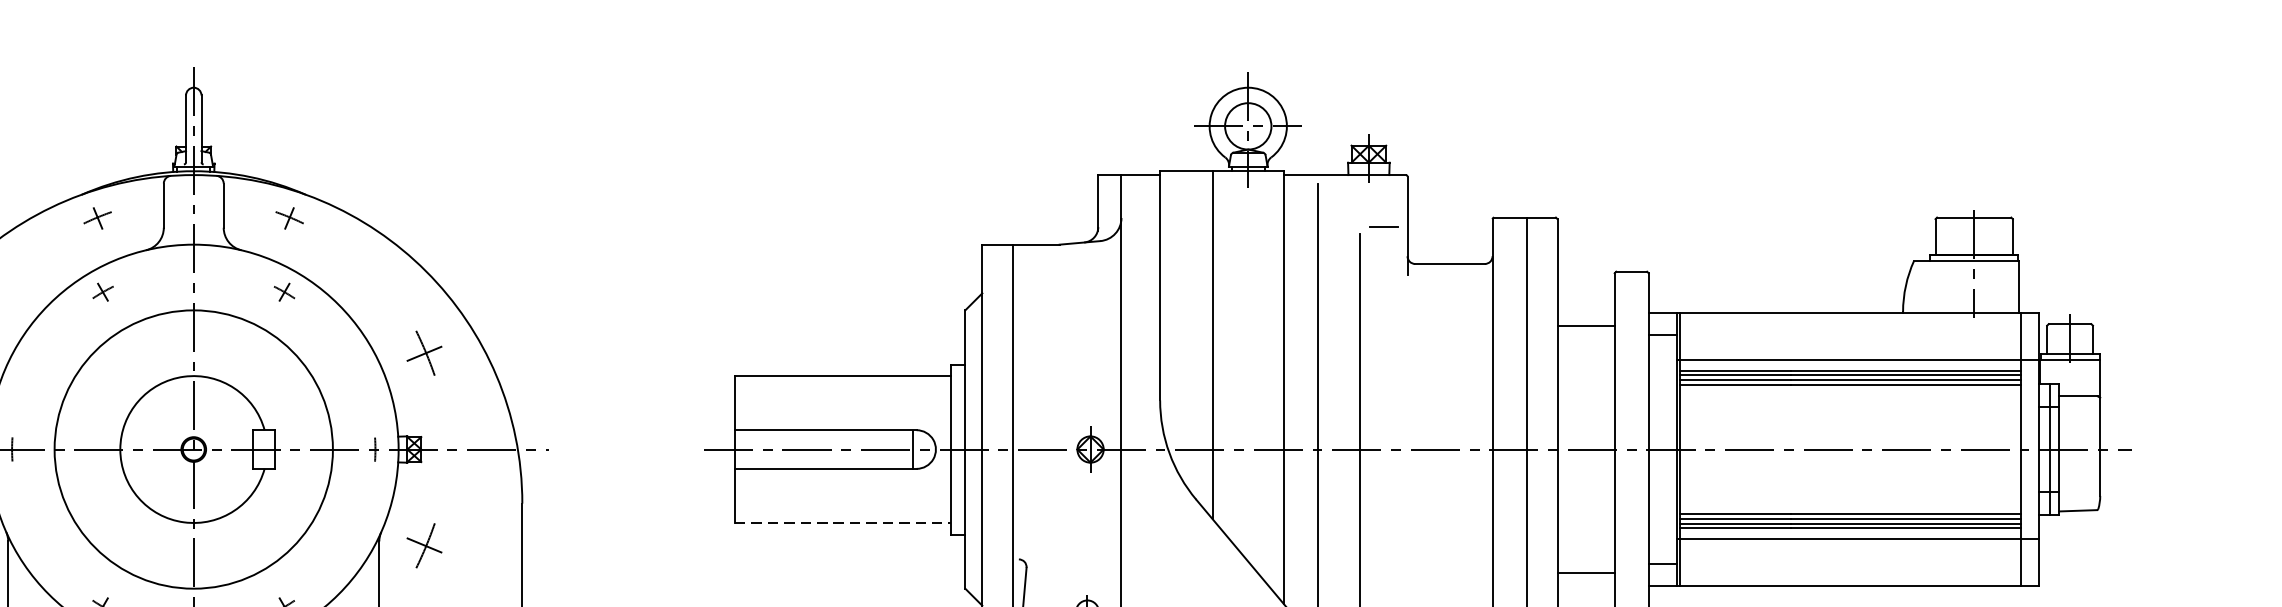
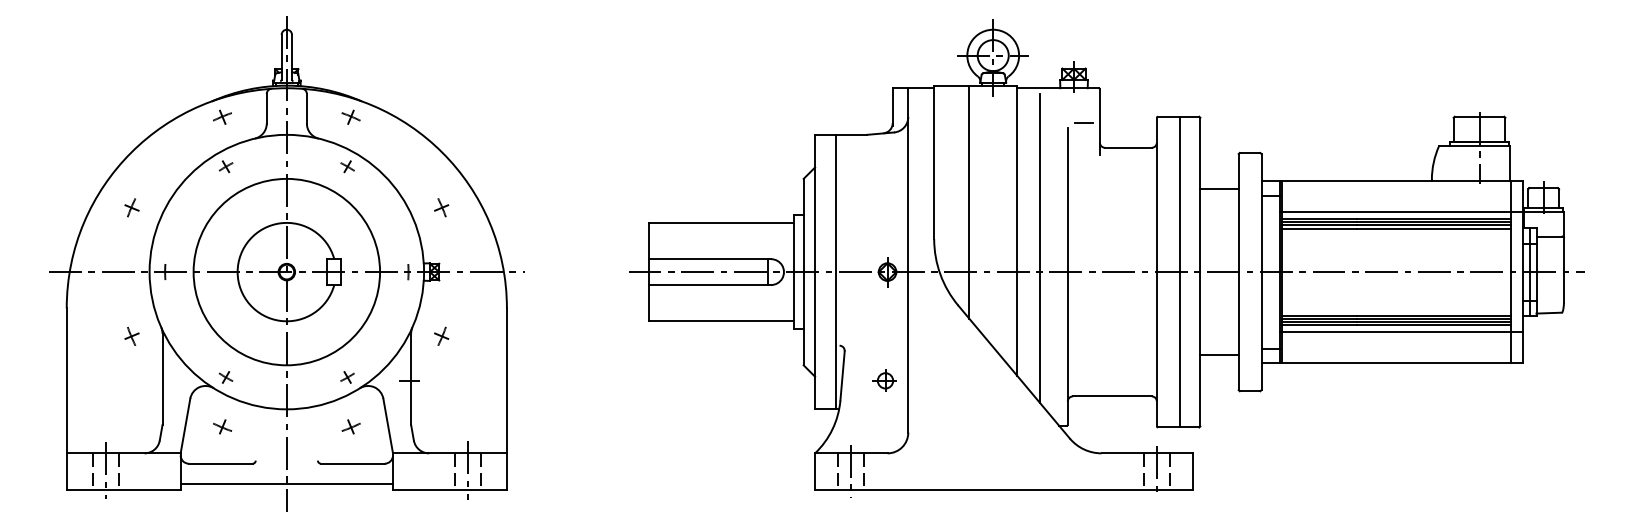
part: (424, 353) -> (441, 207), size x0.62
line: (842, 523) -> (721, 321), dashed -> solid
part: (424, 544) -> (441, 335), size x0.62

